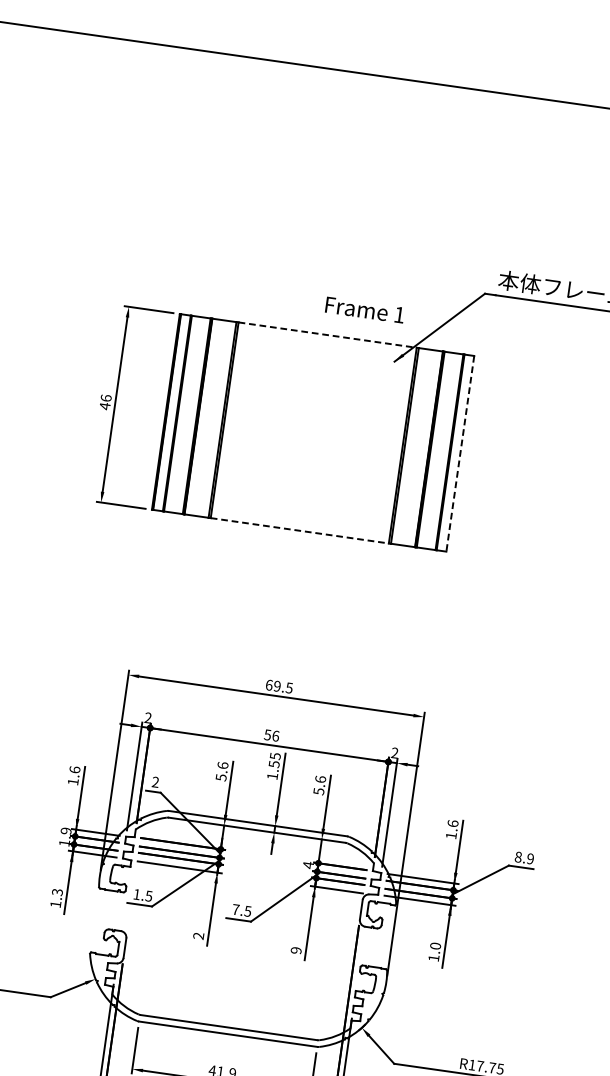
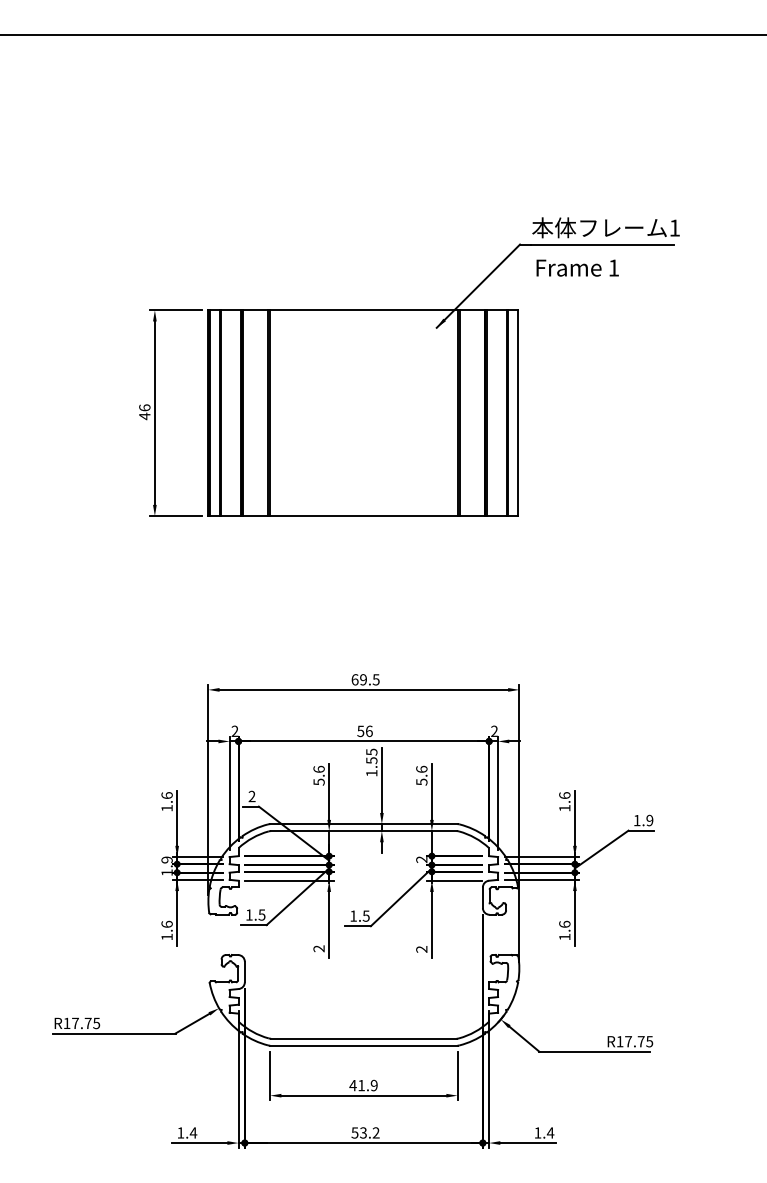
text: (364, 309) -> (577, 267), moved
line: (327, 335) -> (363, 310), dashed -> solid
line: (460, 454) -> (518, 413), dashed -> solid
line: (299, 531) -> (363, 516), dashed -> solid
text: (517, 857) -> (636, 820), 8.9 -> 1.9
text: (308, 865) -> (421, 859), 4 -> 2
text: (57, 891) -> (166, 923), 1.3 -> 1.6
text: (235, 909) -> (353, 915), 7.5 -> 1.5
text: (435, 945) -> (564, 923), 1.0 -> 1.6
text: (295, 950) -> (421, 949), 9 -> 2

